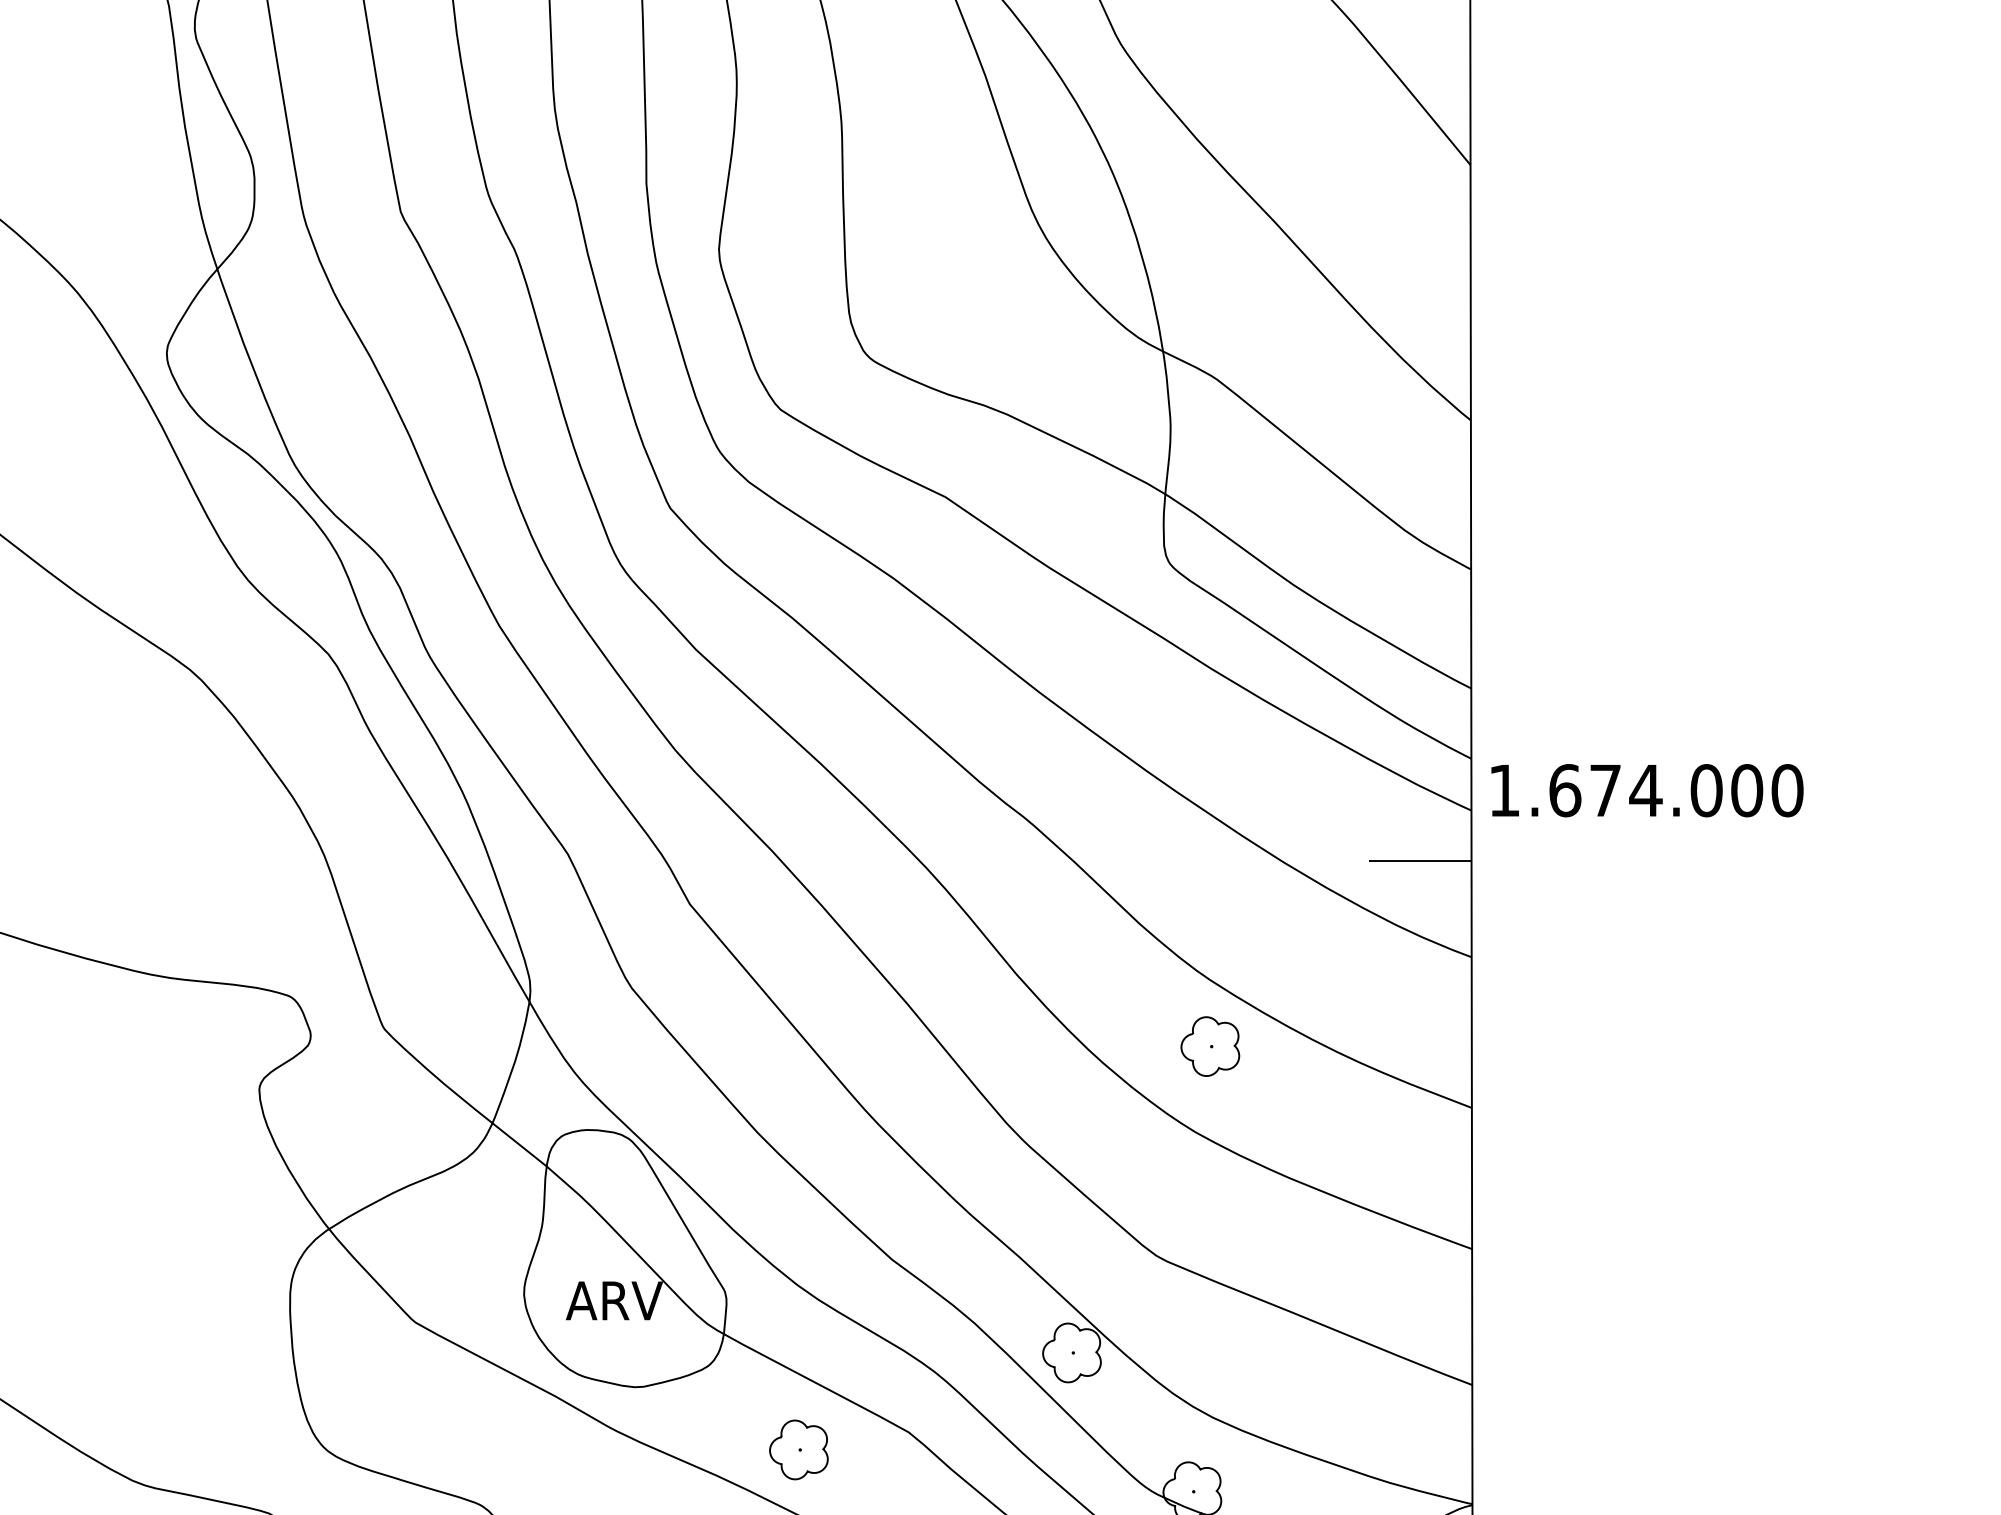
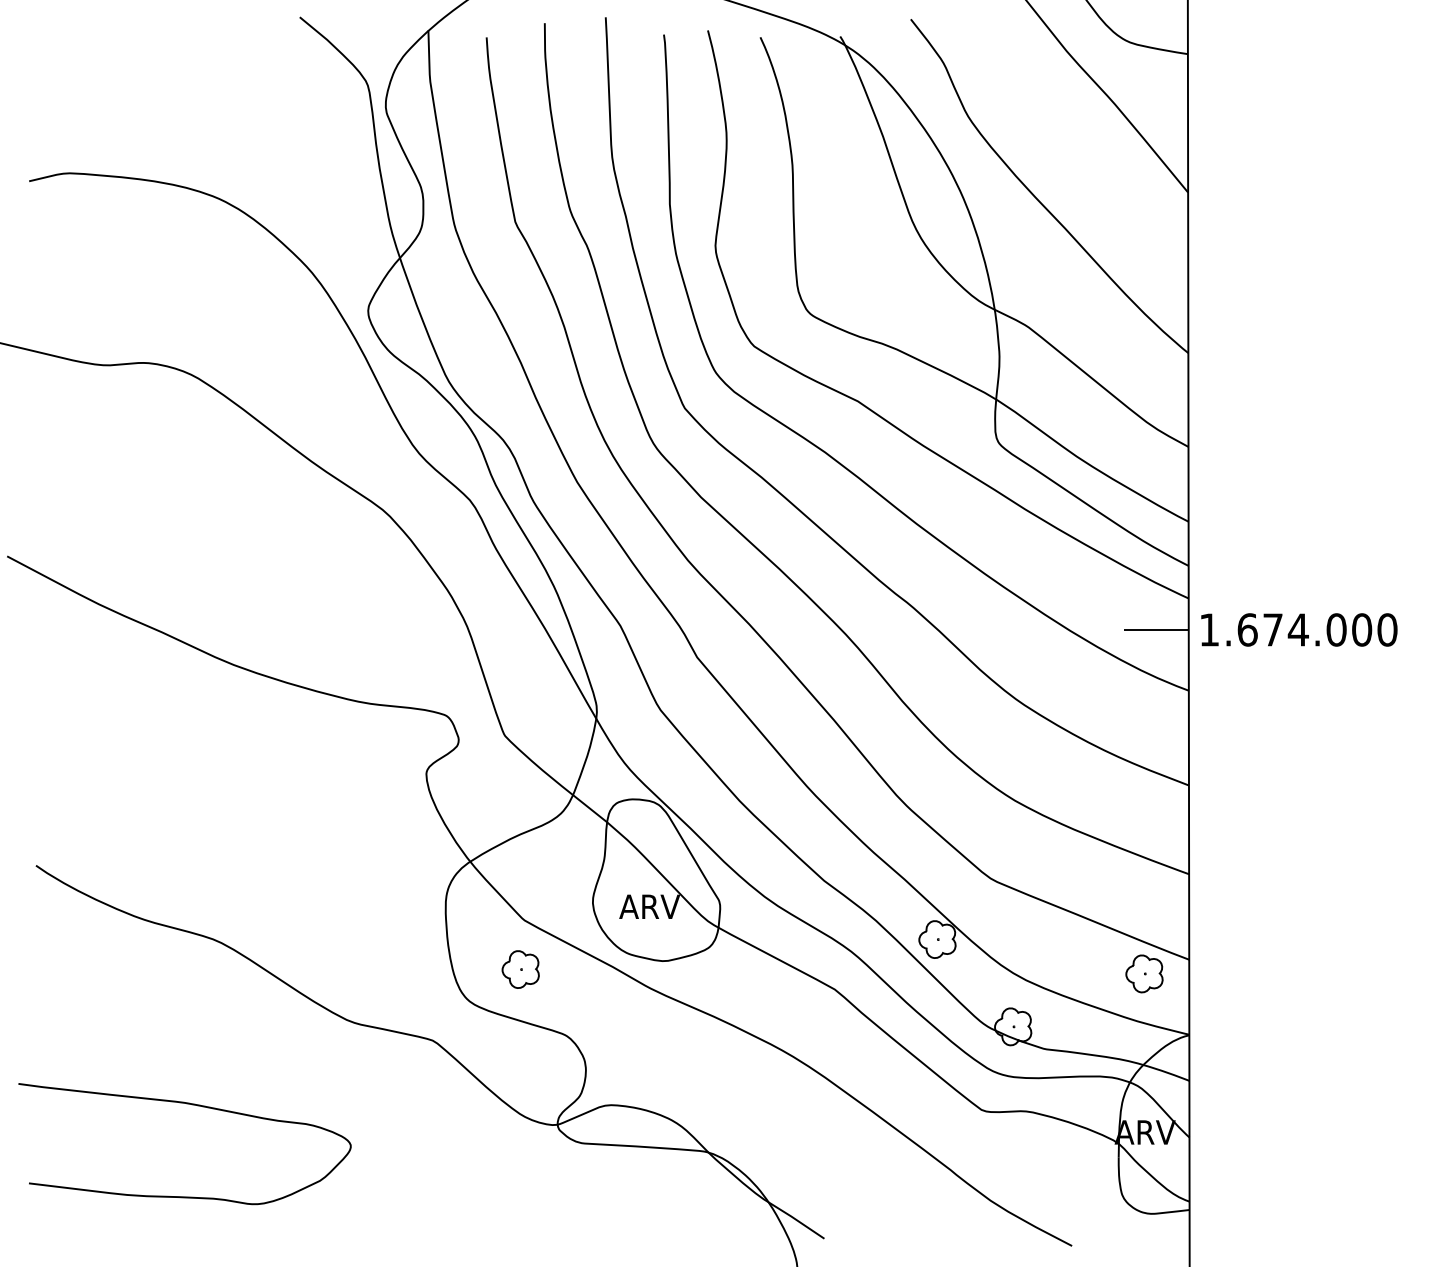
text: (1647, 789) -> (1299, 629), moved
part: (1210, 1045) -> (1144, 973), moved
part: (798, 1449) -> (520, 969), moved

